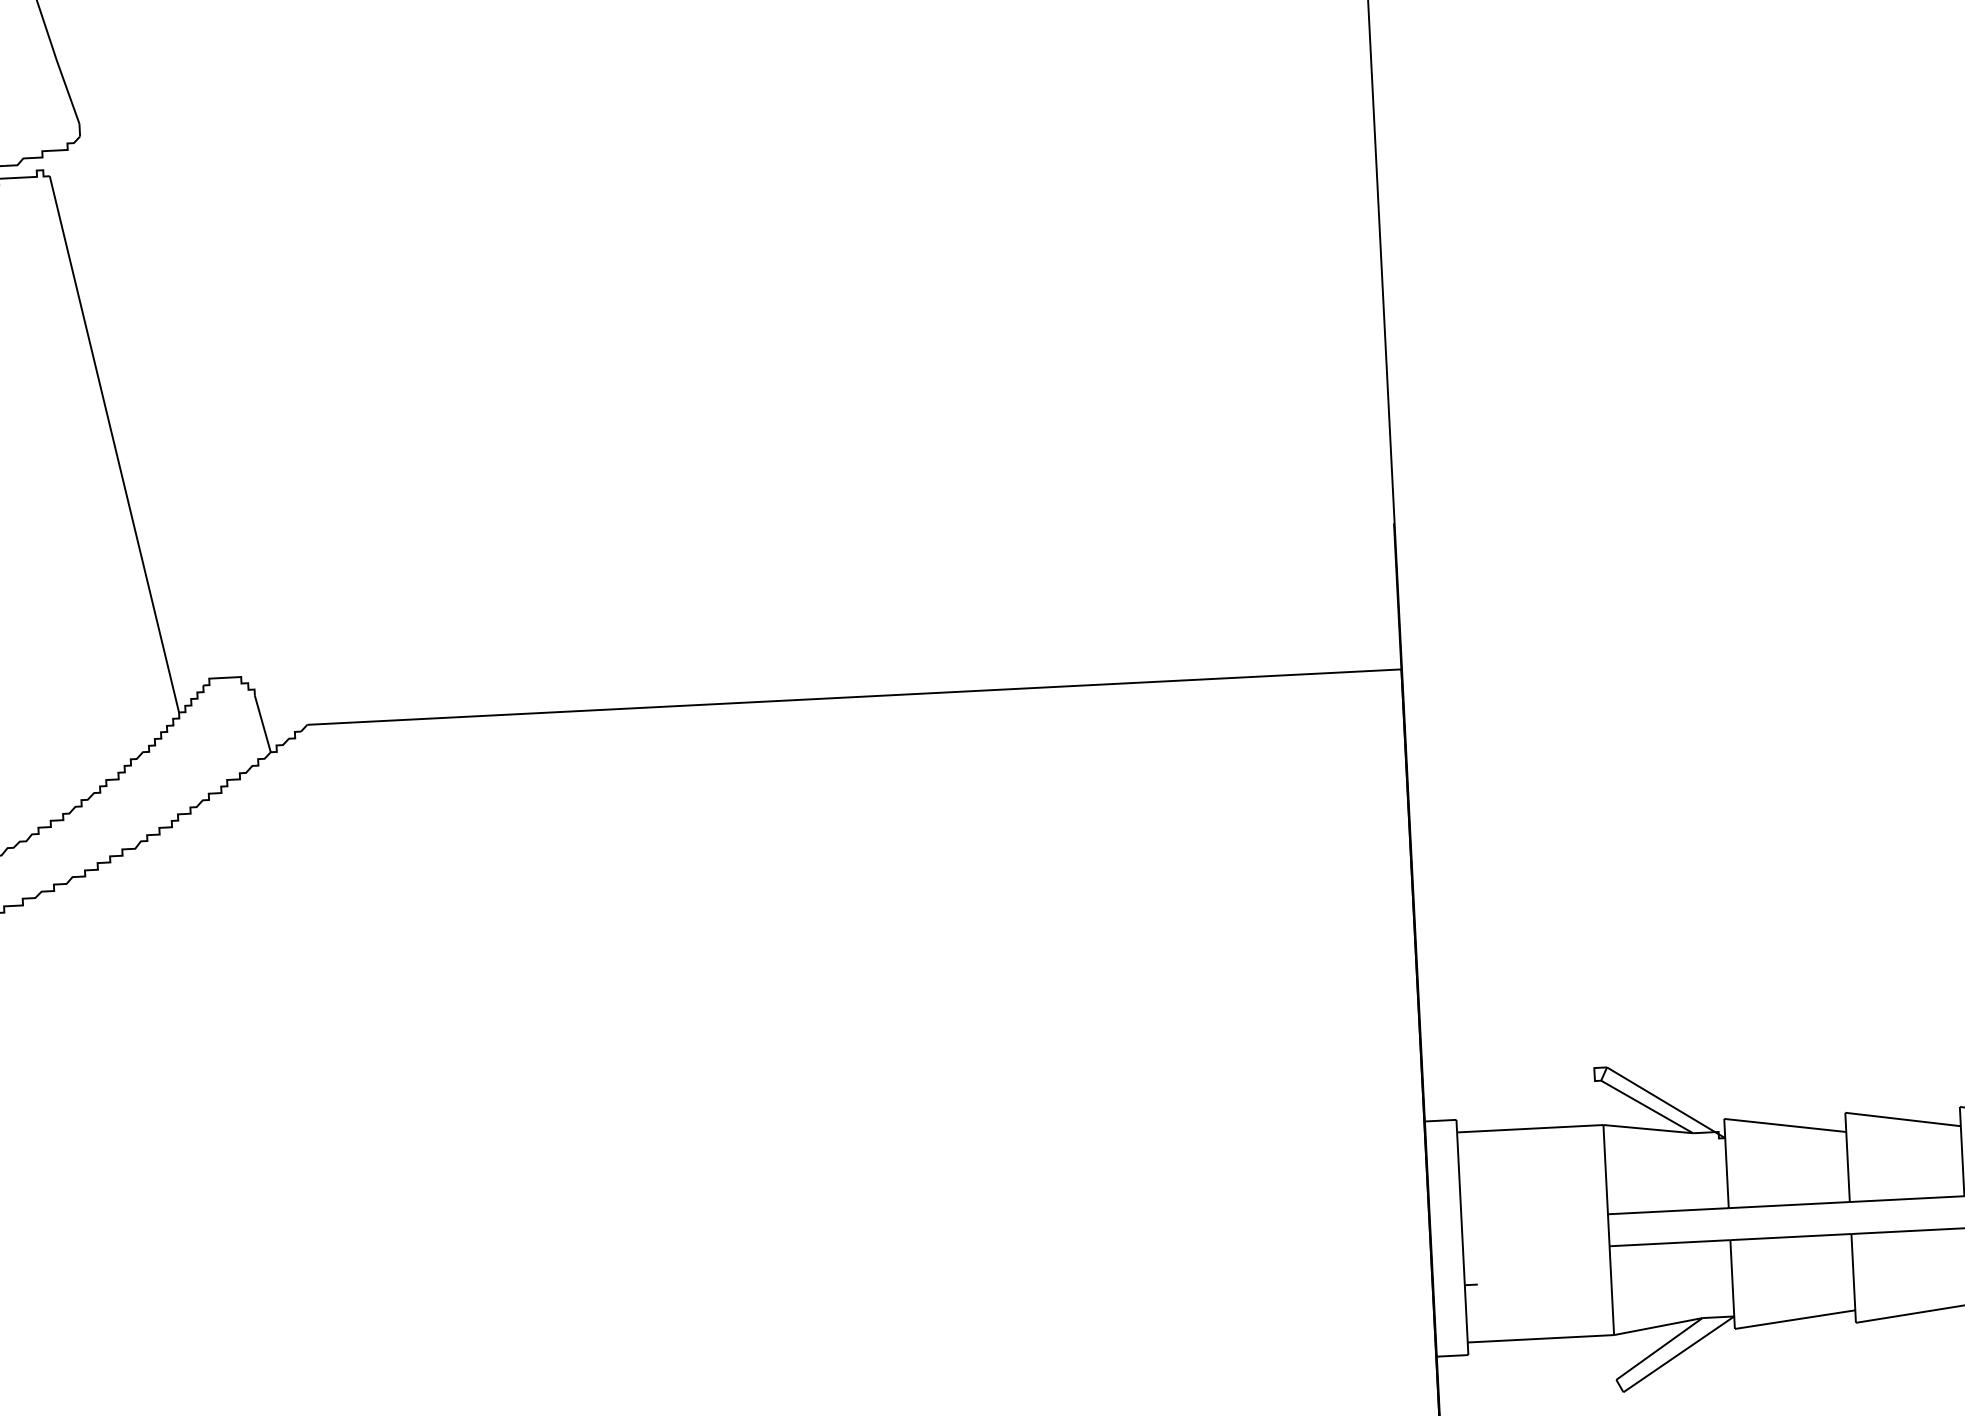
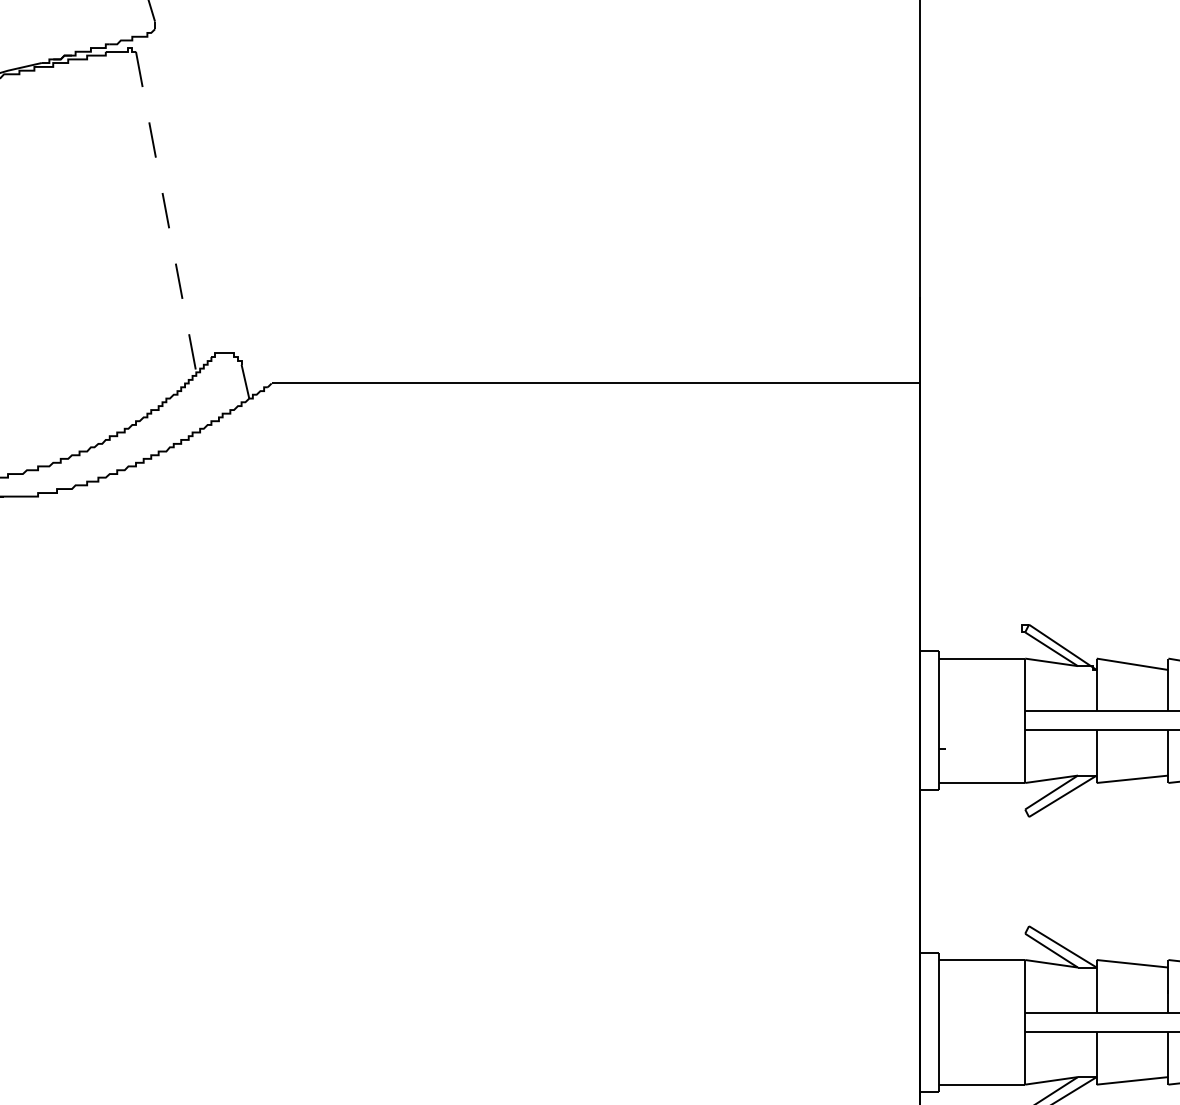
line: (115, 445) -> (166, 212), solid -> dashed

